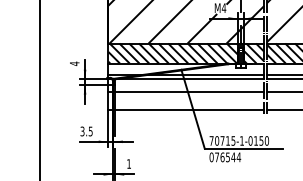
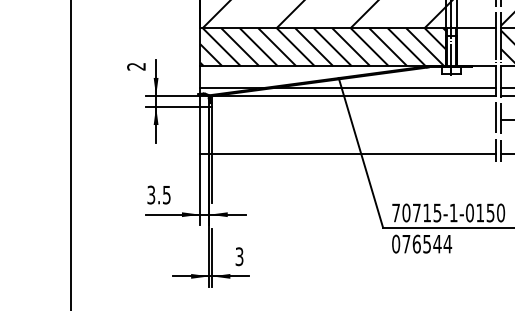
hatch: (253, 53) -> (475, 47), removed
text: (74, 63) -> (136, 66), 4 -> 2
line: (186, 91) -> (348, 119), removed
text: (129, 163) -> (240, 255), 1 -> 3

